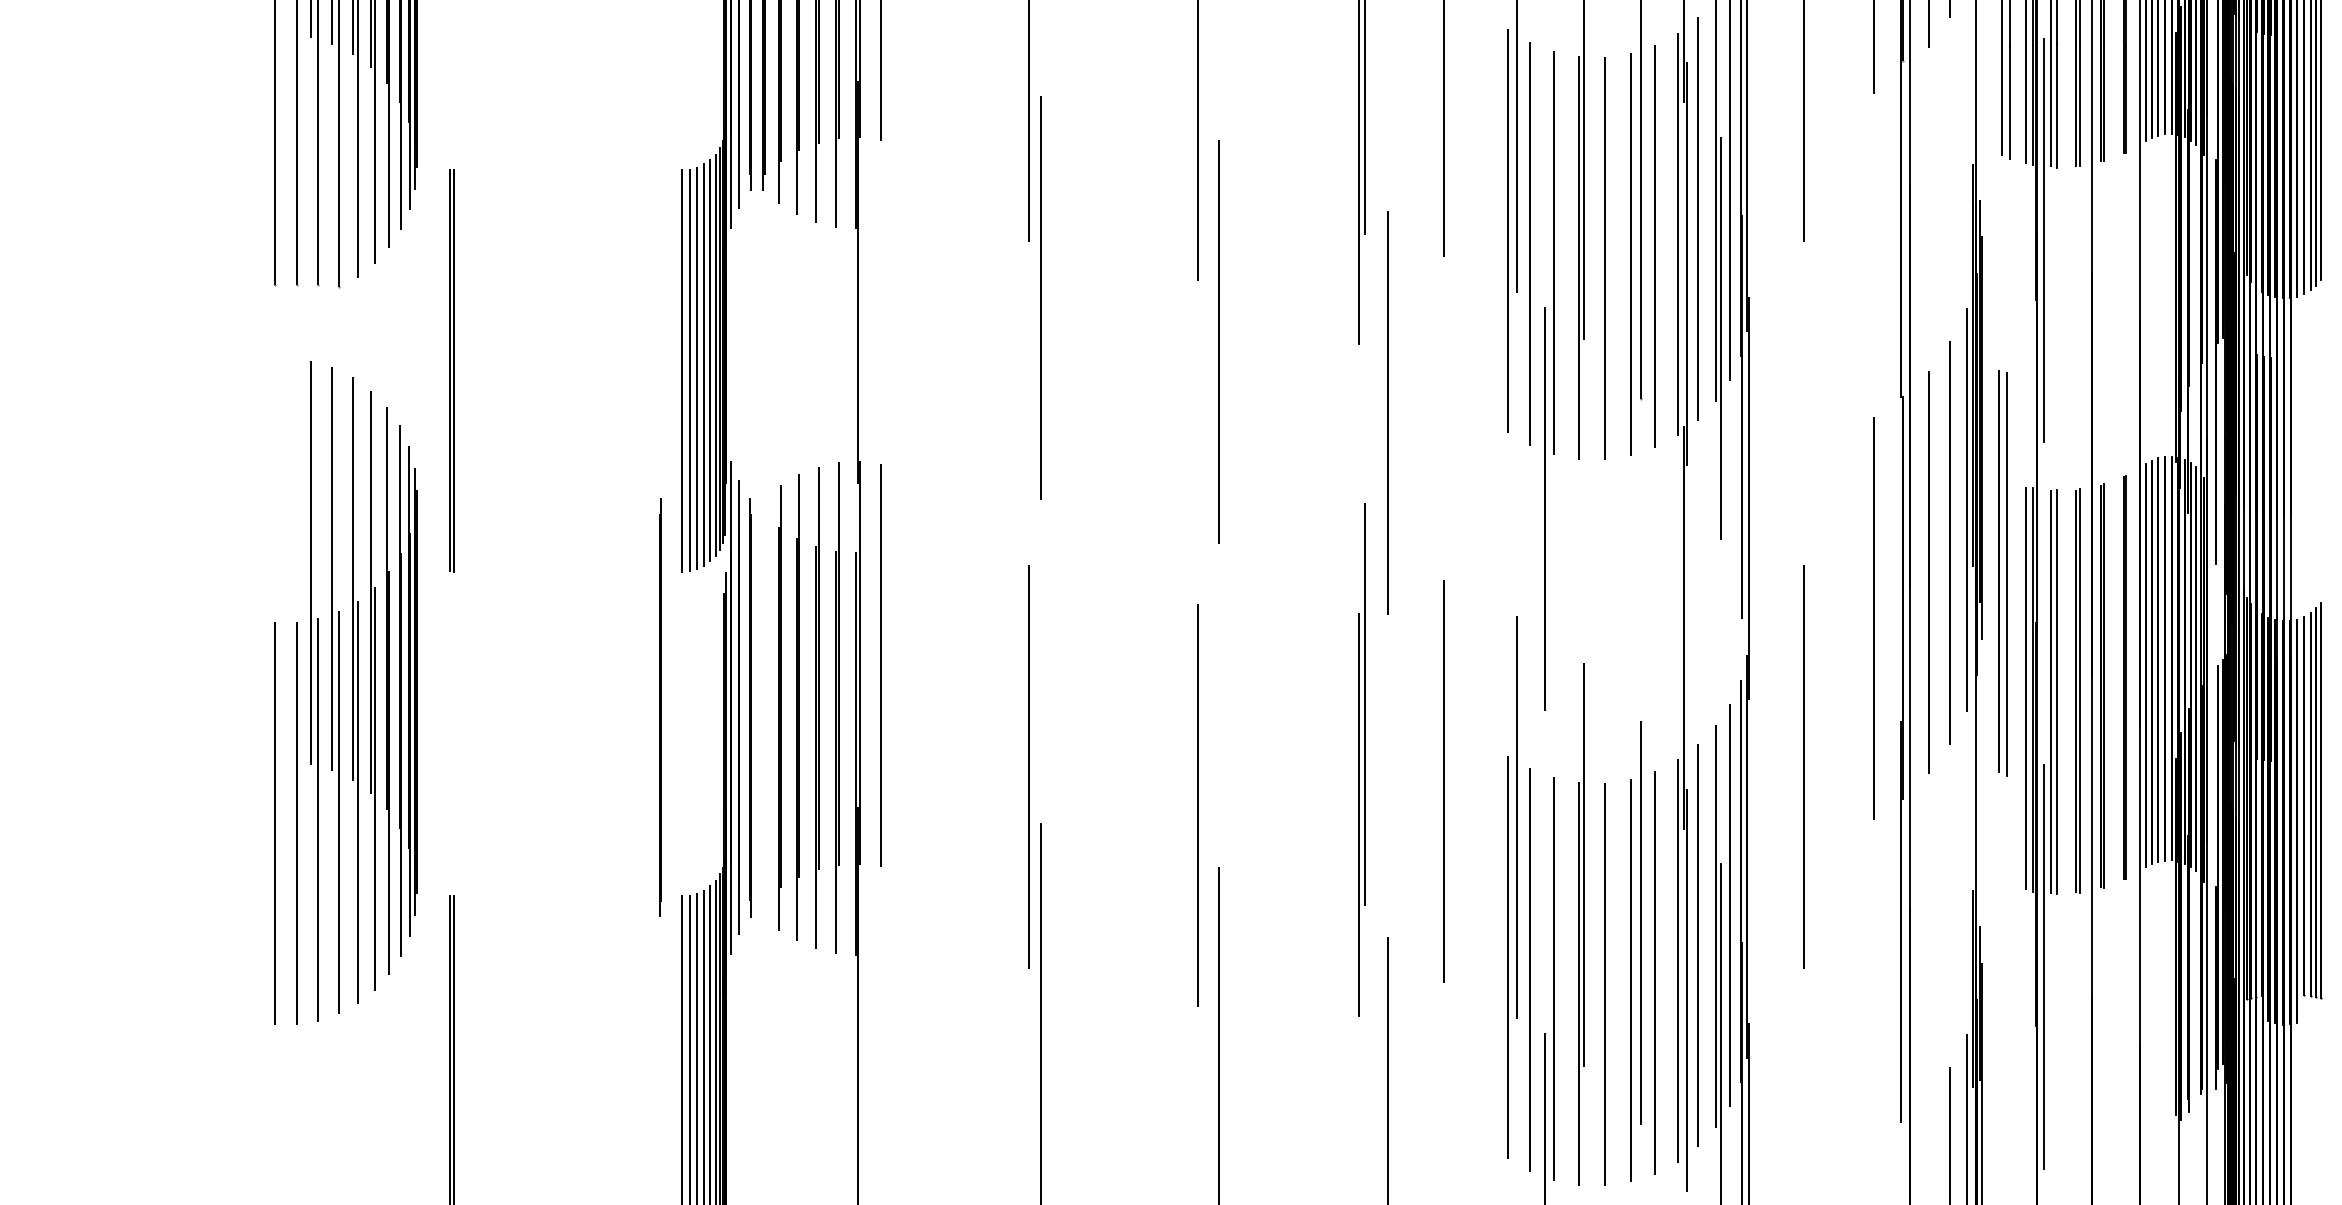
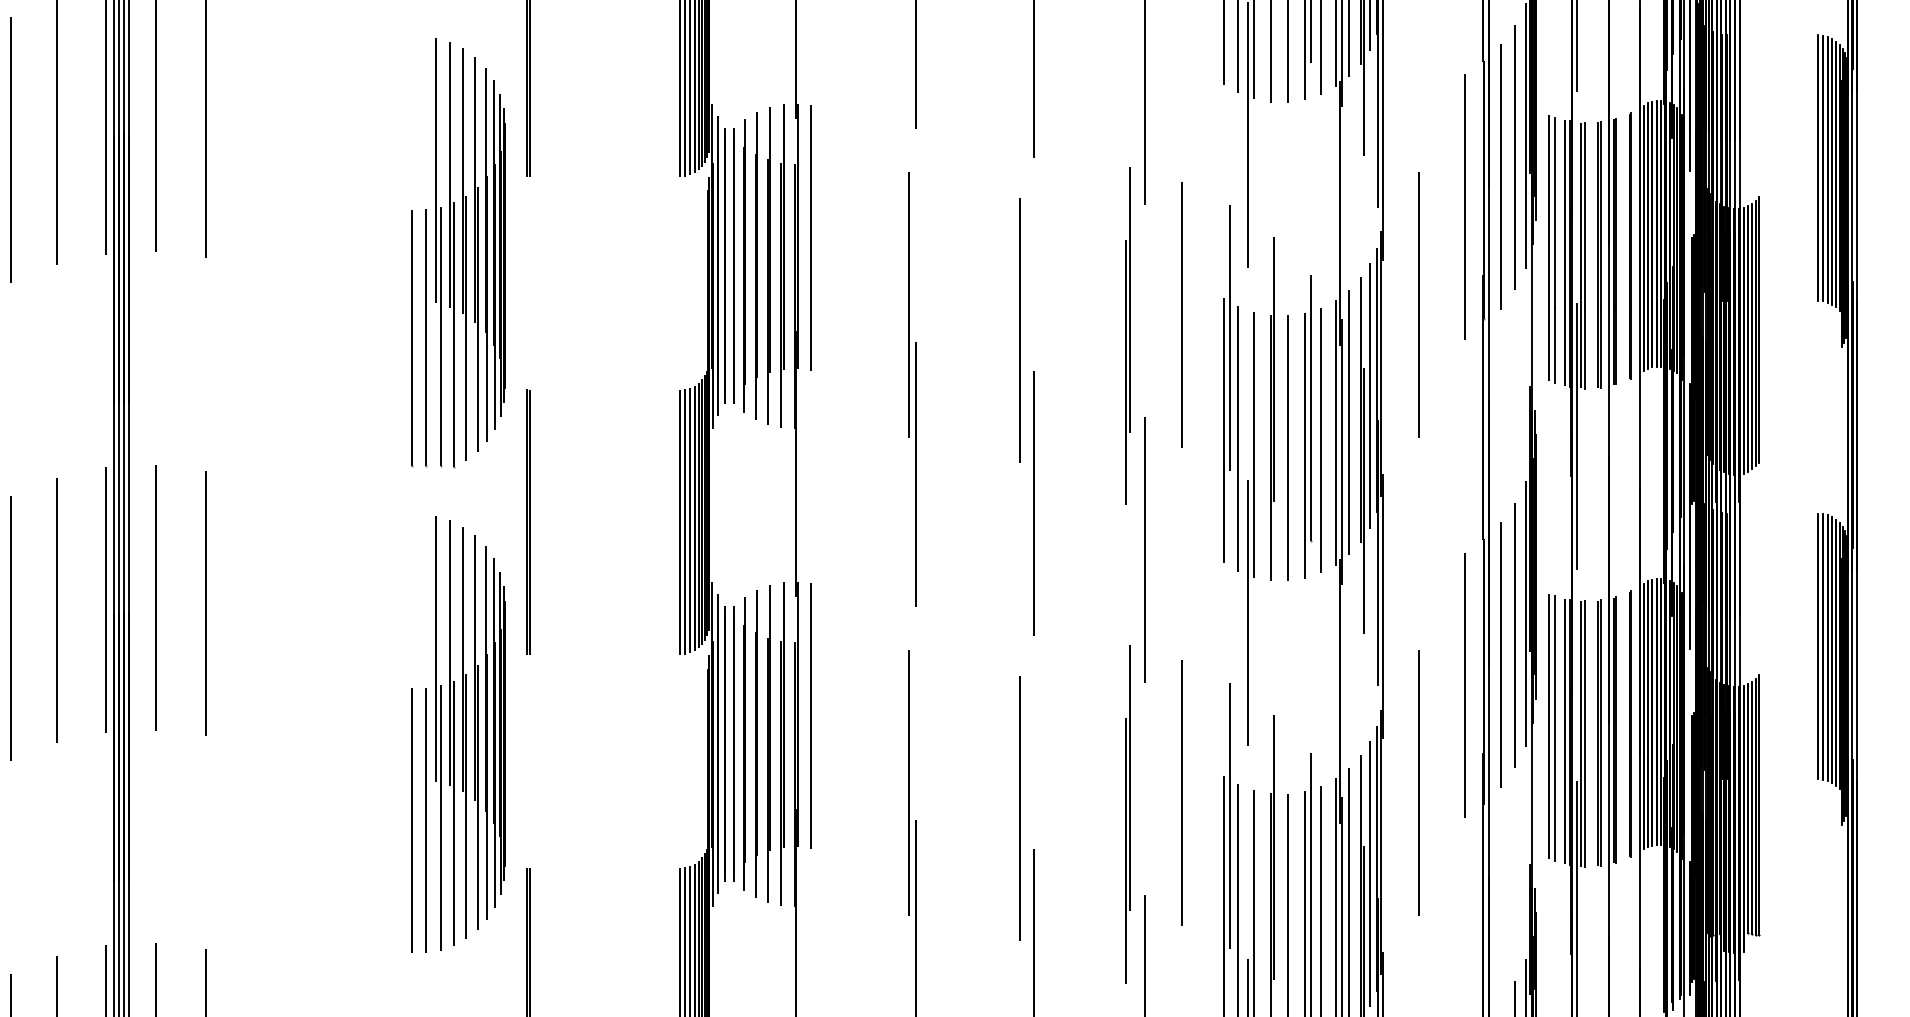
part: (2002, 573) -> (1551, 727), moved
line: (659, 706) -> (733, 743), moved
part: (1361, 759) -> (1127, 814), moved

